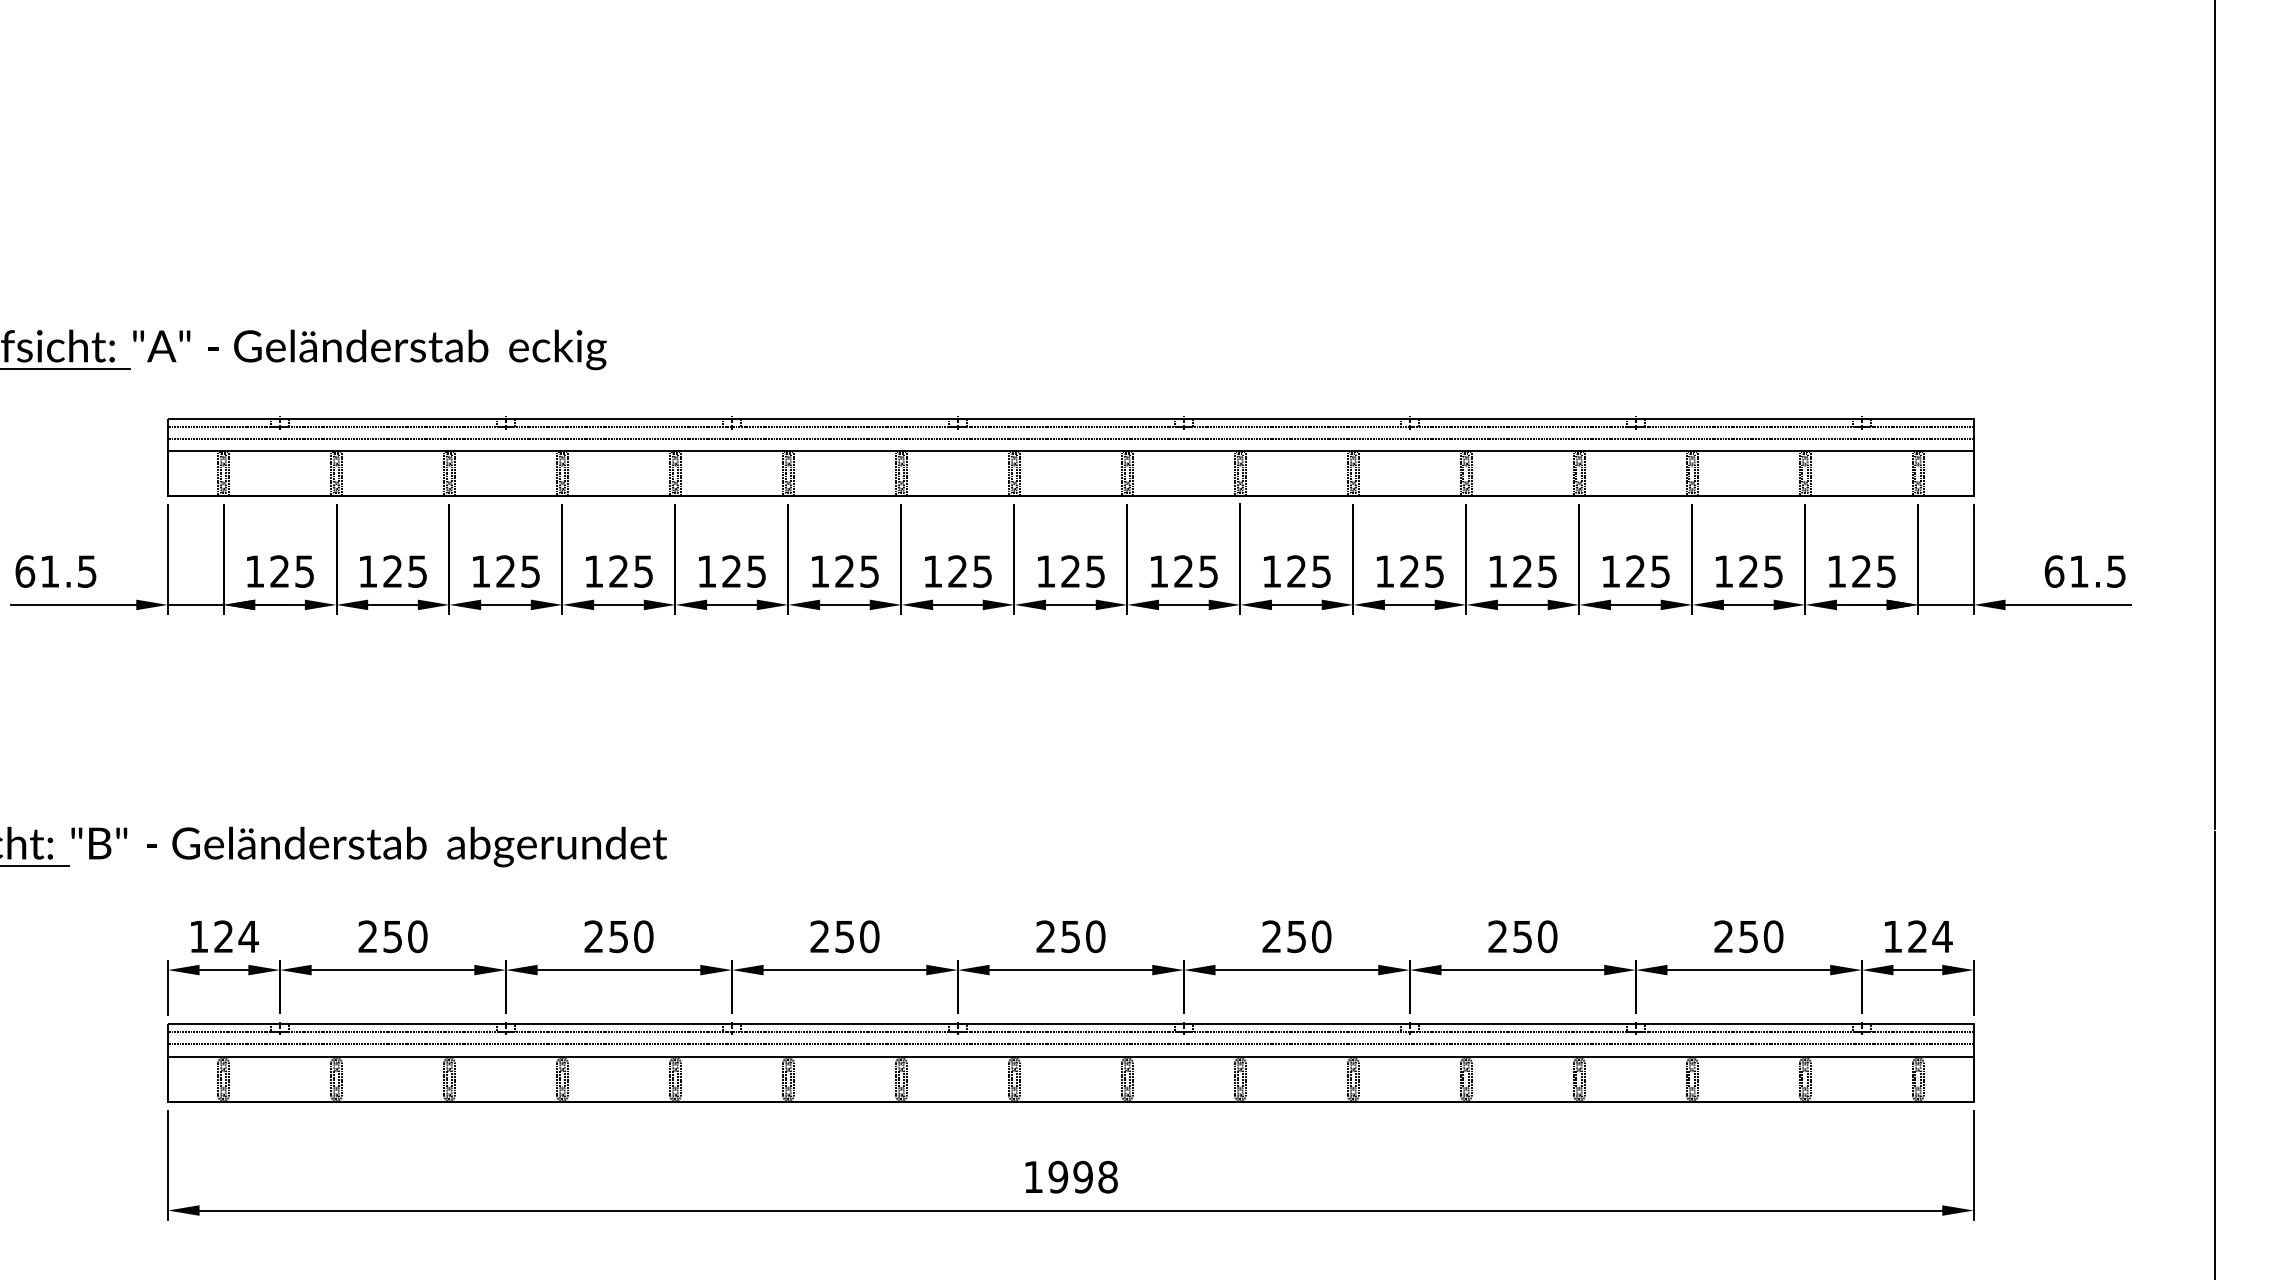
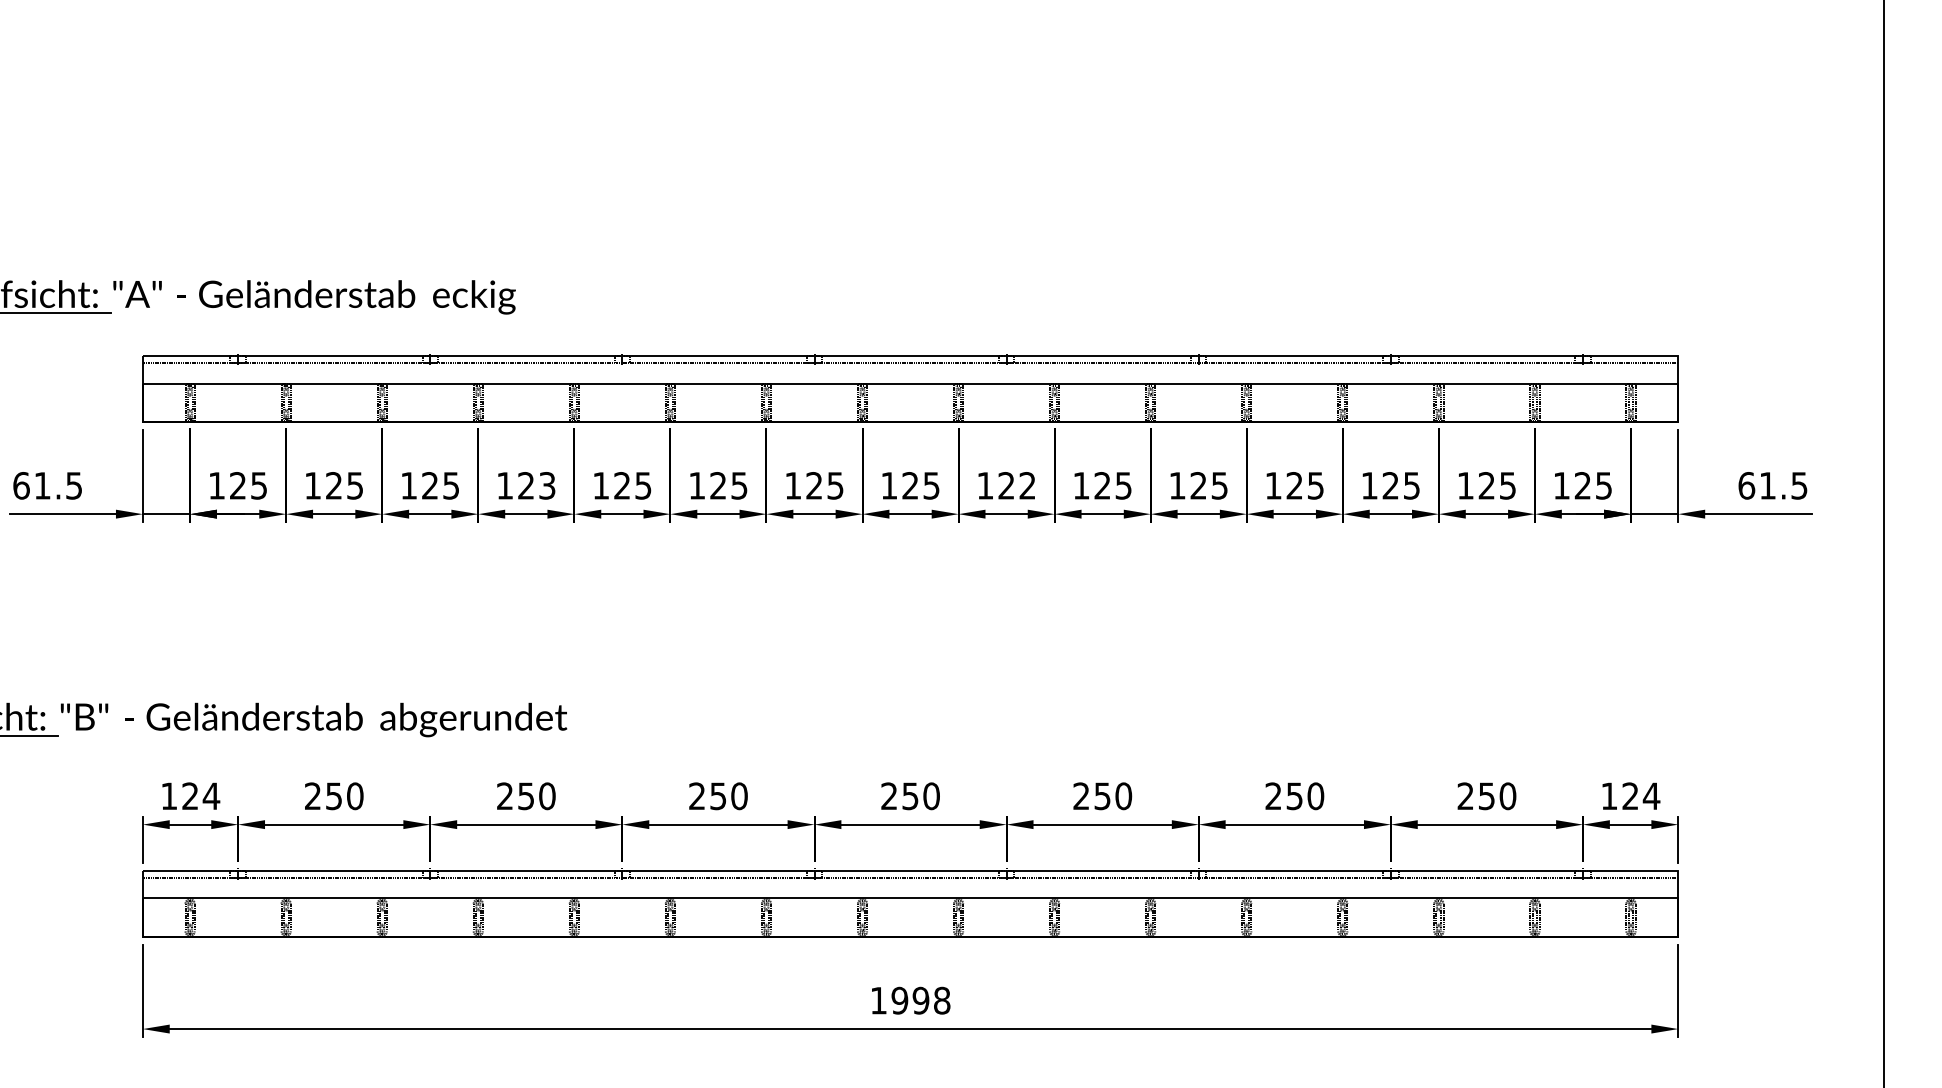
line: (1070, 438) -> (910, 372), removed
text: (643, 571) -> (547, 485), 125 -> 123
text: (1208, 571) -> (1027, 485), 125 -> 122
line: (1070, 1044) -> (910, 887), removed

